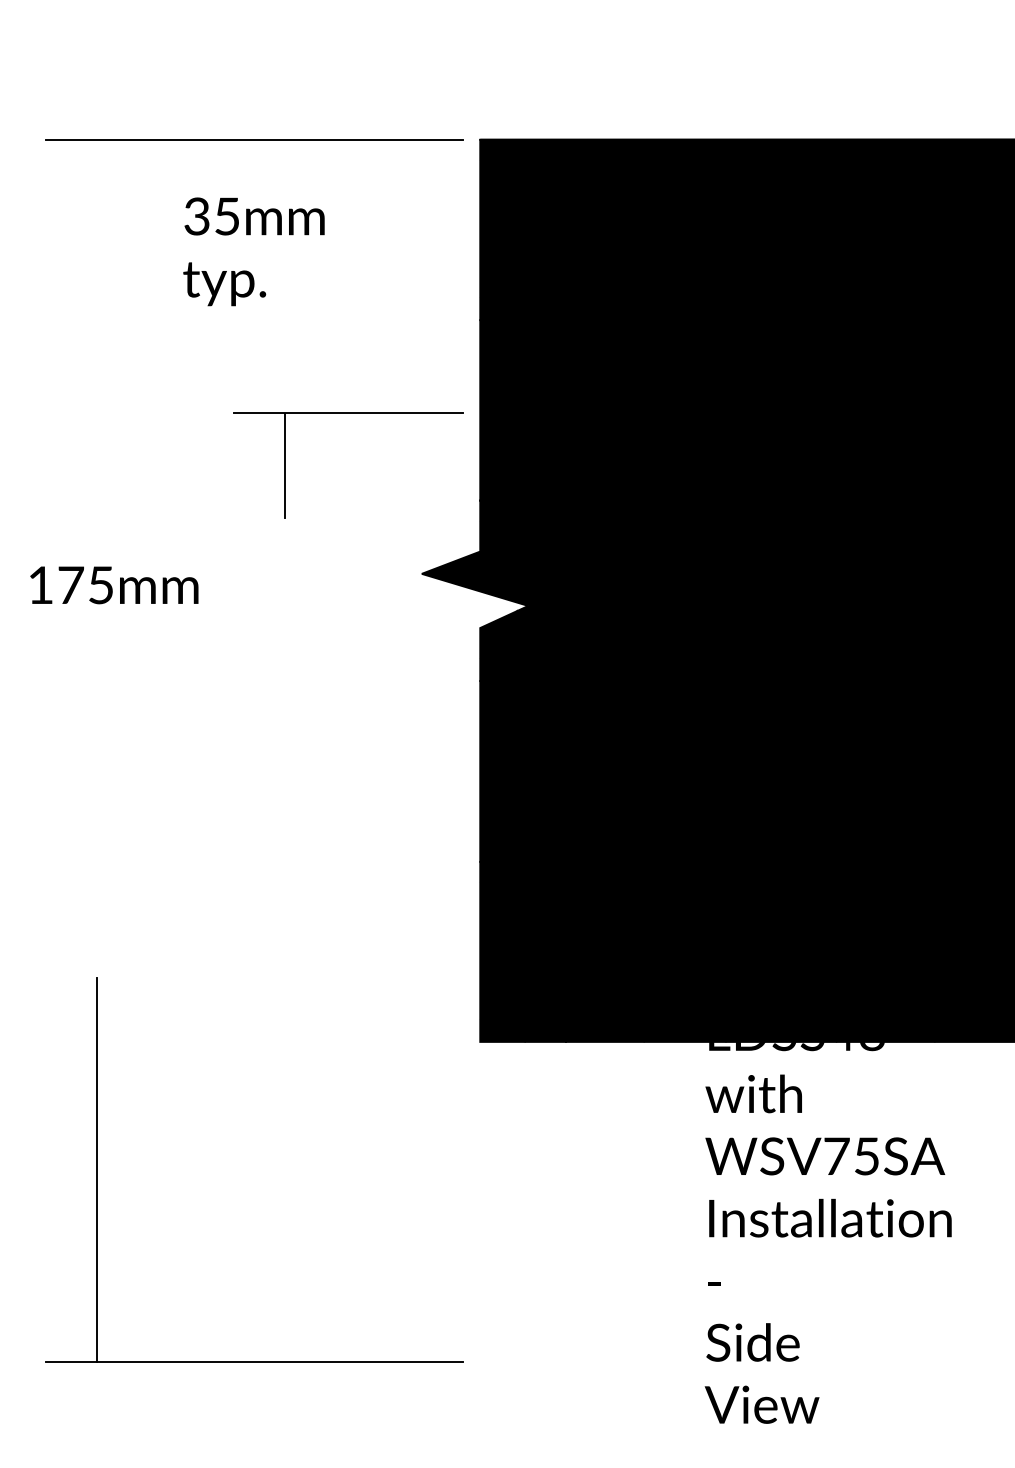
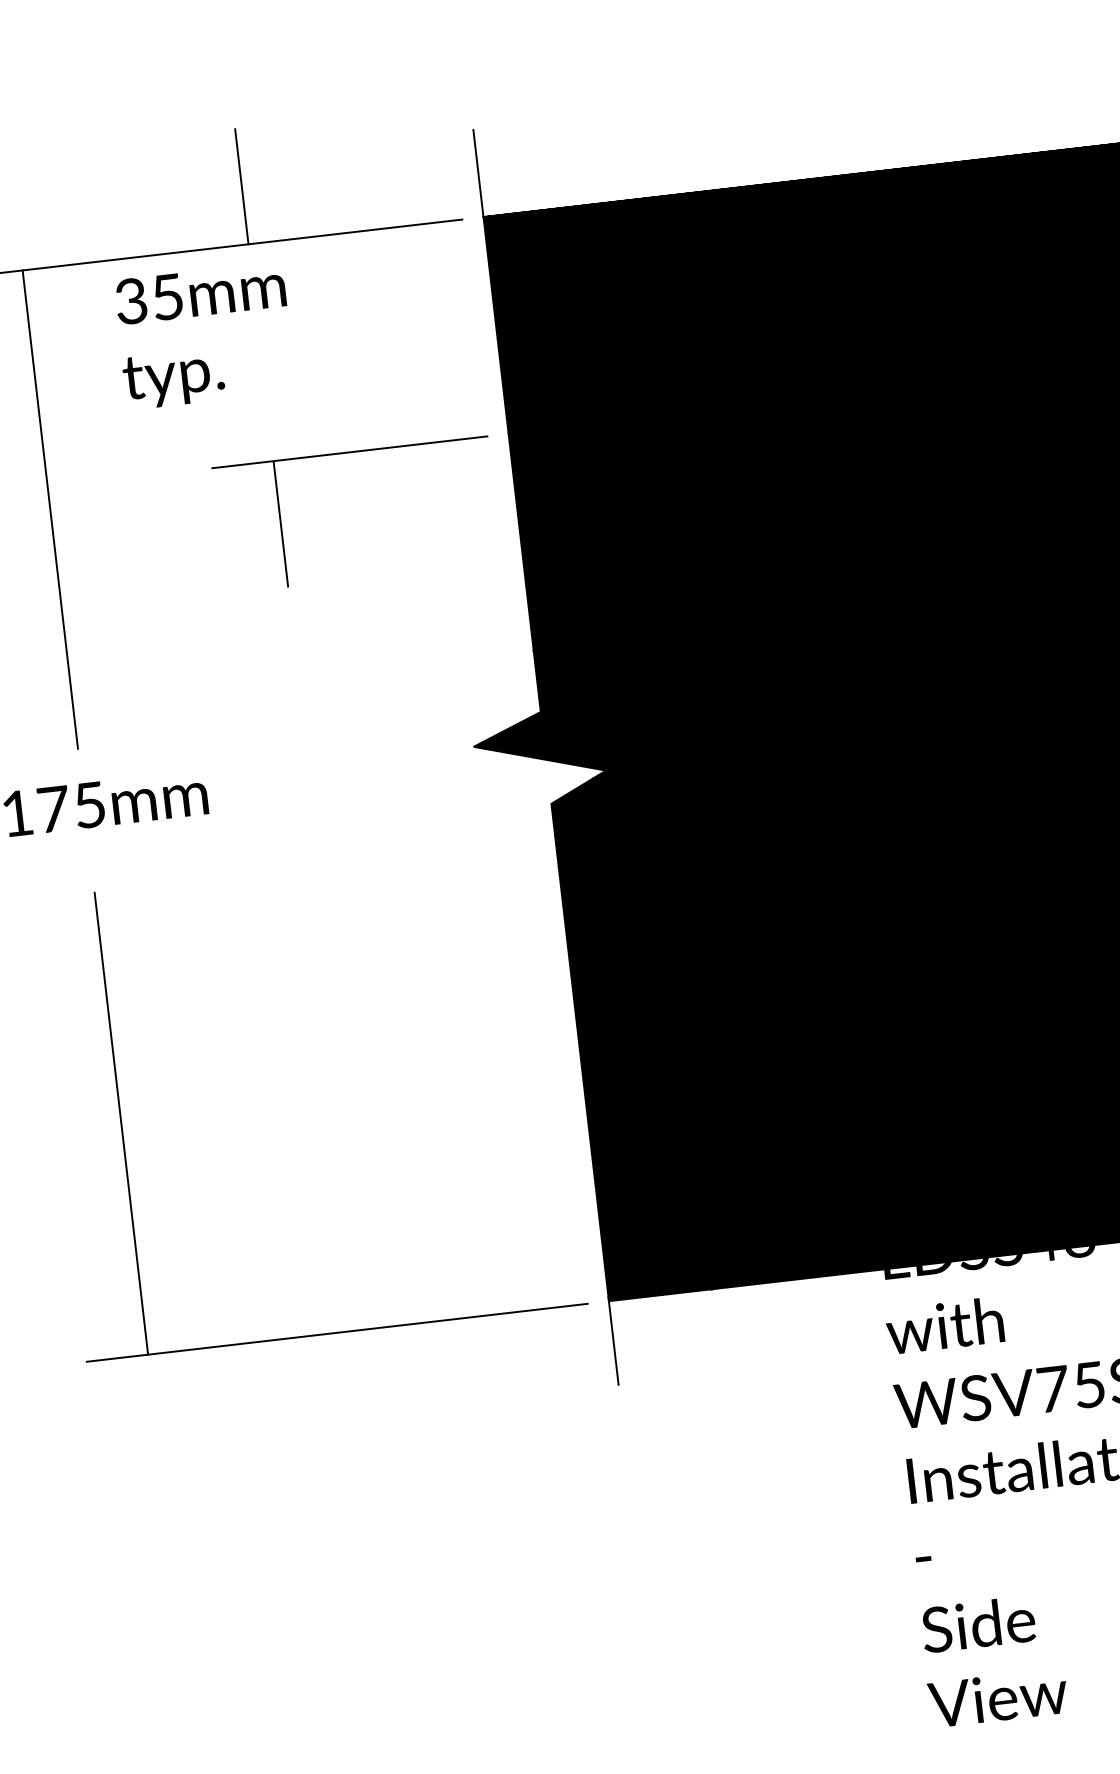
line: (284, 91) -> (241, 186), added
line: (480, 103) -> (478, 173), added
text: (253, 251) -> (204, 335), moved
line: (96, 338) -> (49, 509), added
part: (348, 413) -> (350, 452), moved
line: (480, 1074) -> (613, 1340), added
part: (97, 1169) -> (122, 1123), moved

